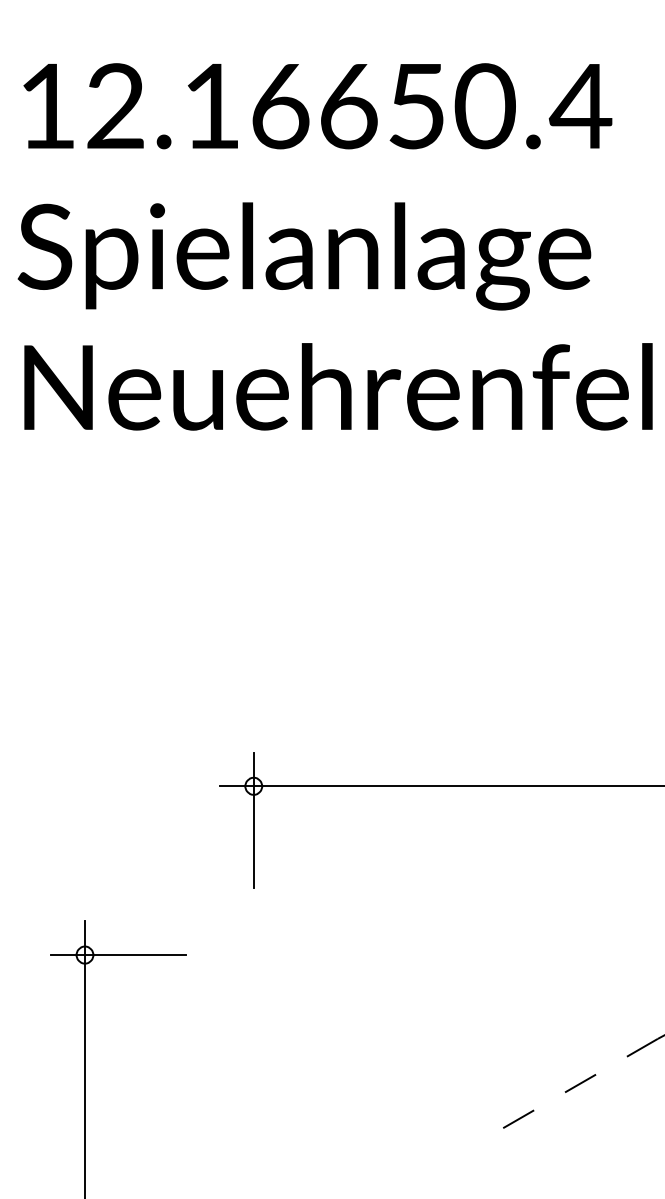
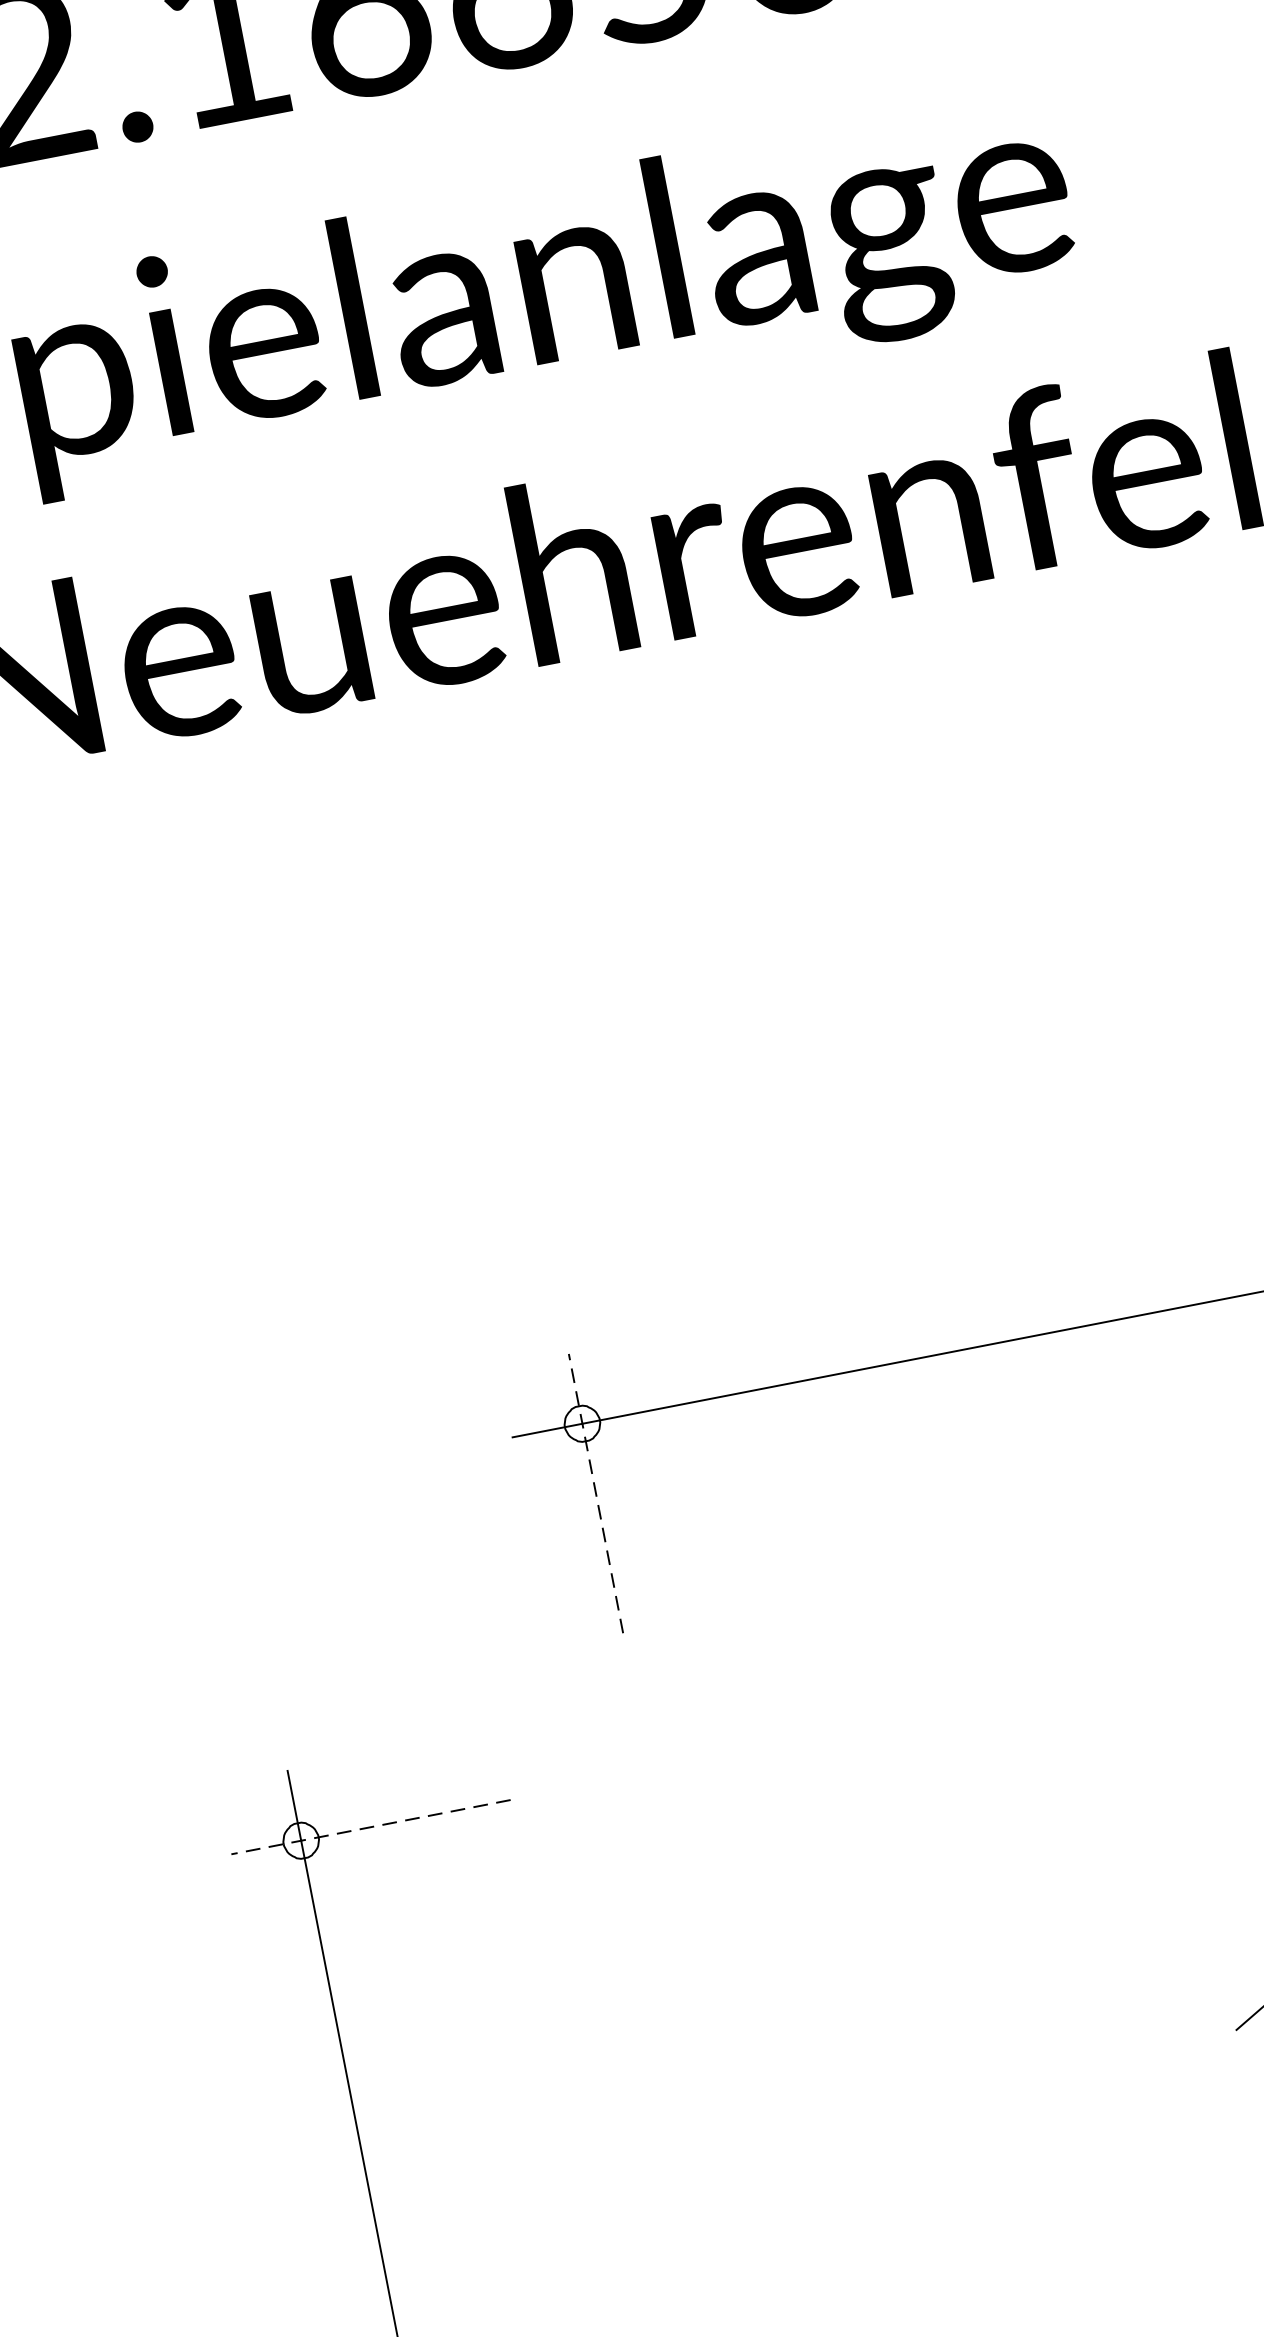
line: (253, 820) -> (595, 1494), solid -> dashed
line: (118, 955) -> (370, 1828), solid -> dashed

